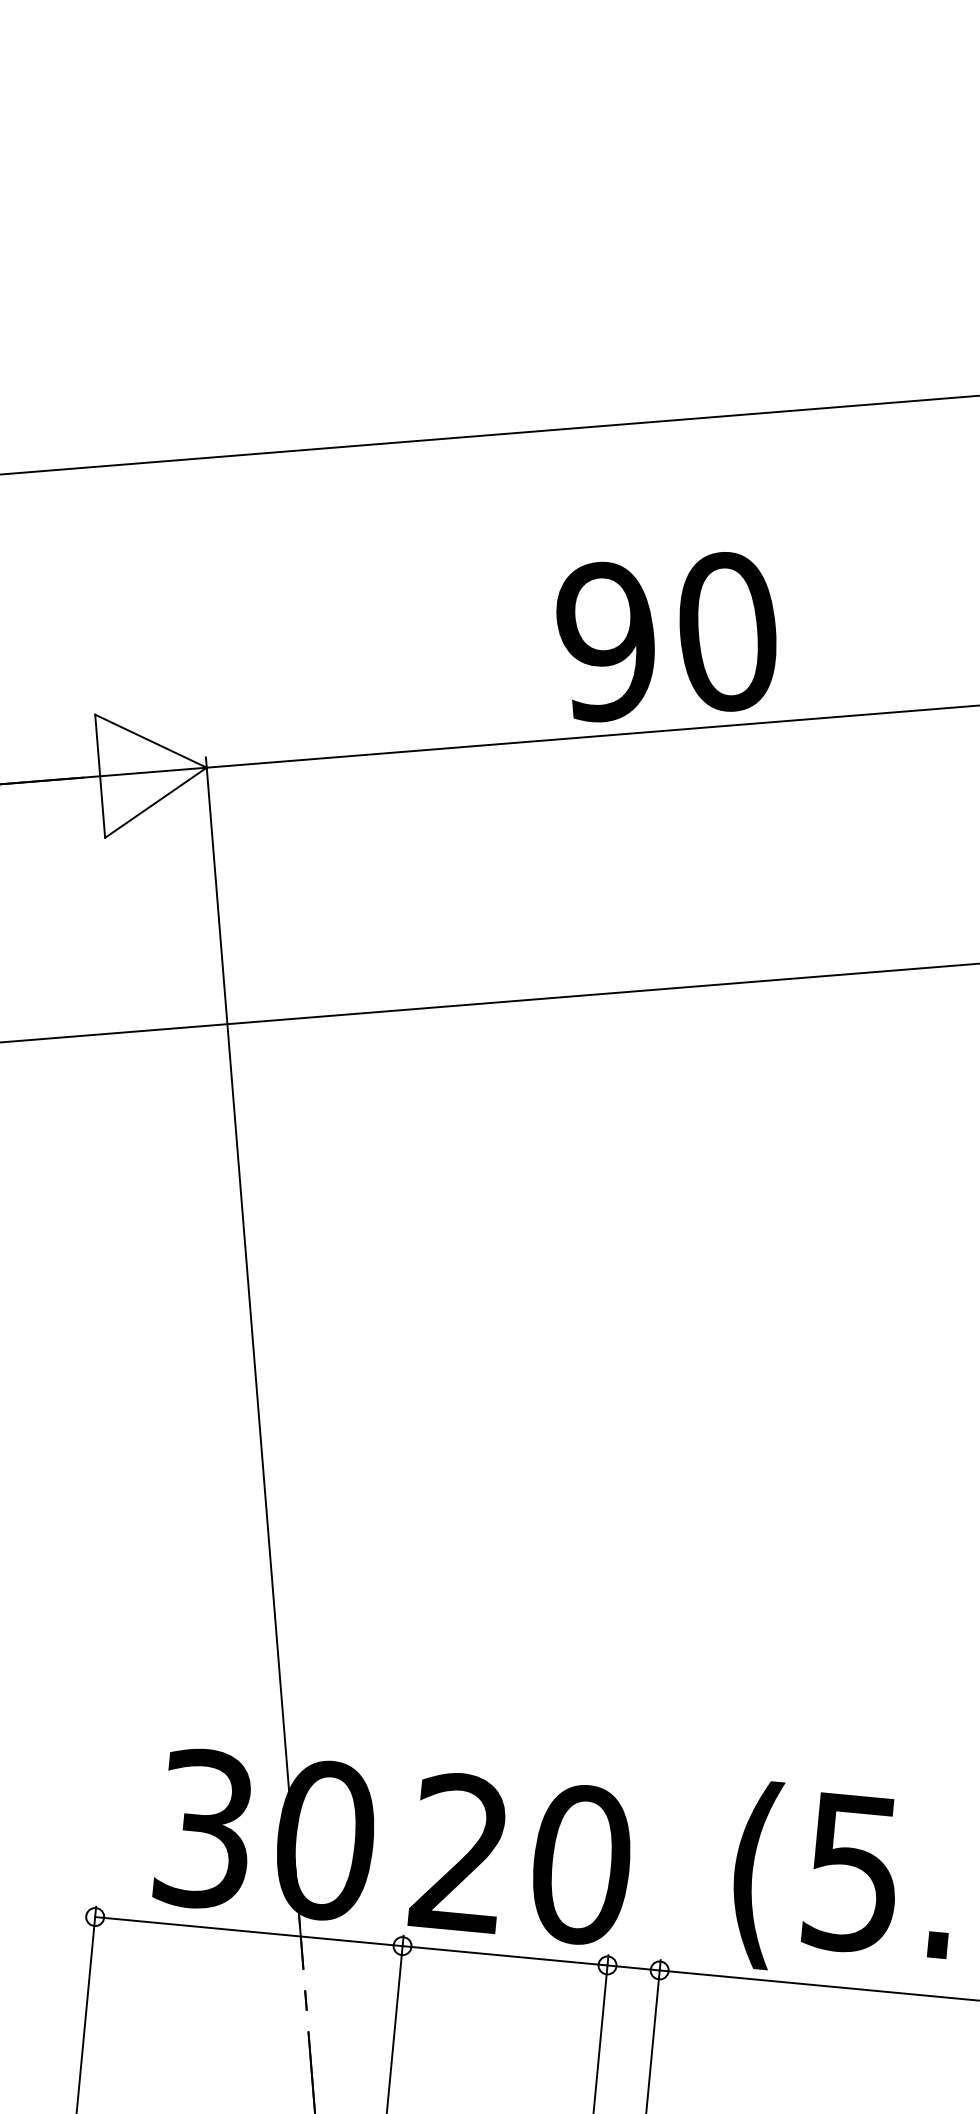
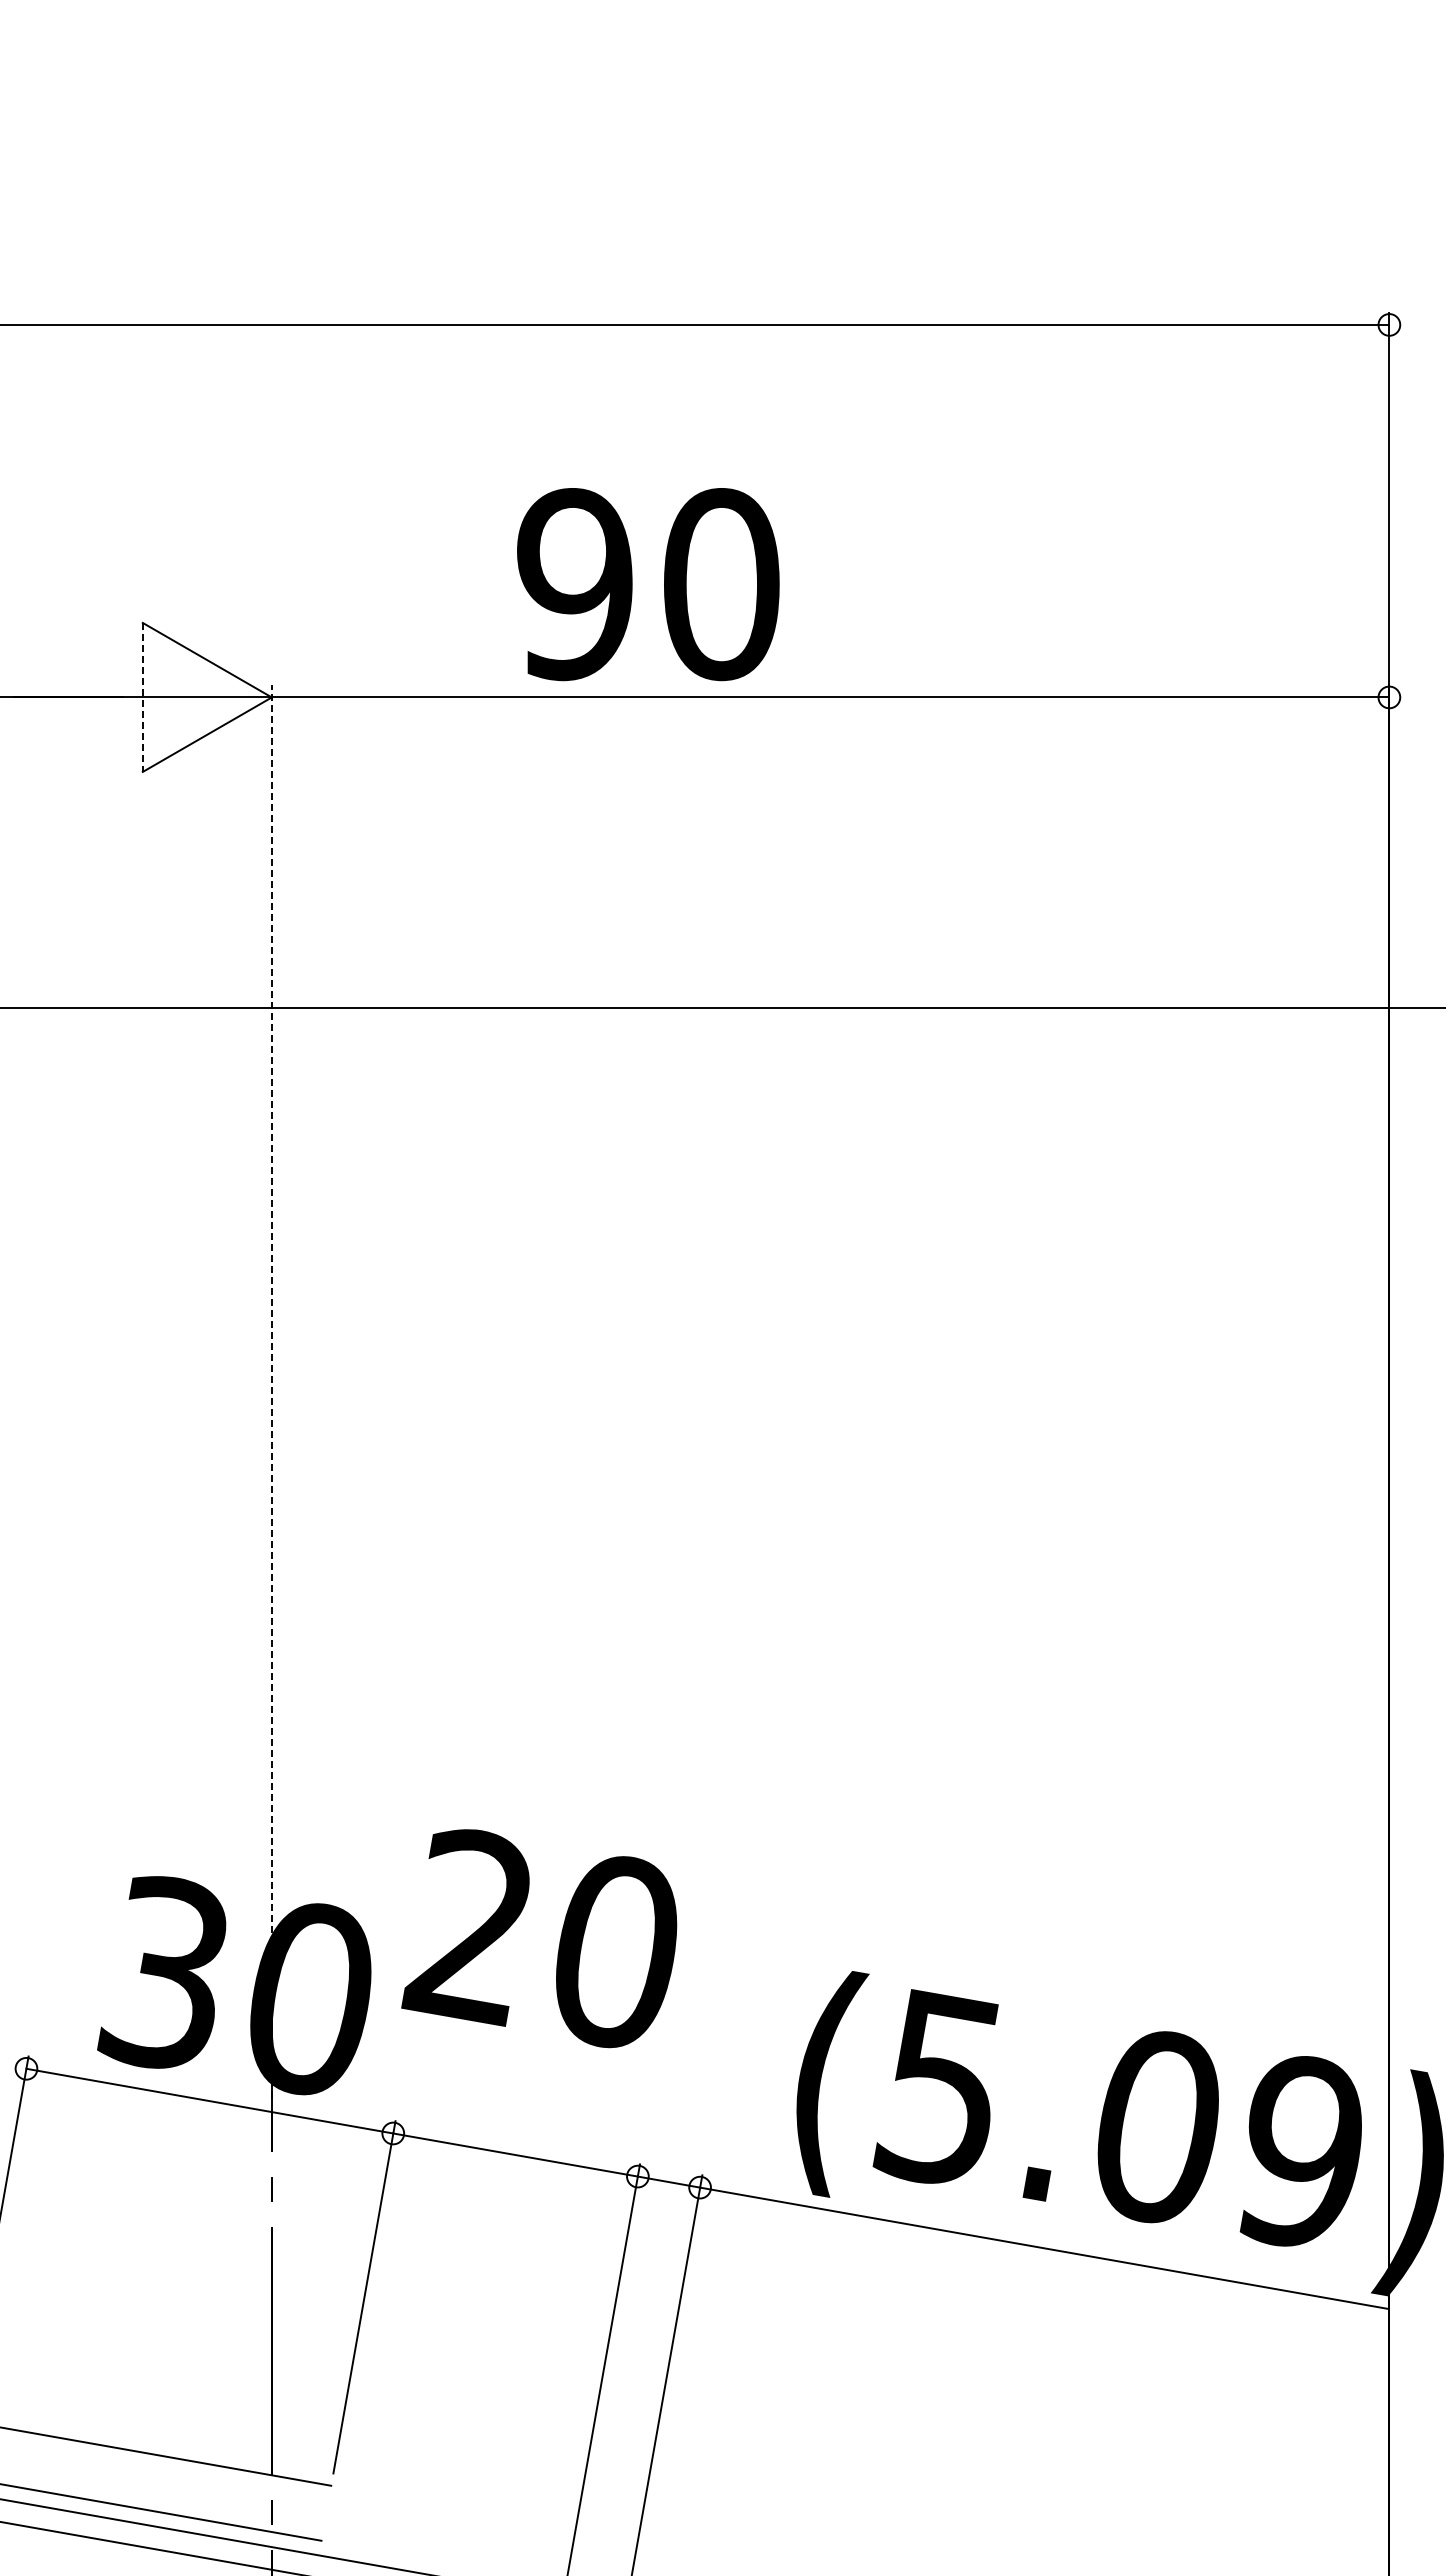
text: (667, 636) -> (648, 584), moved
line: (99, 776) -> (142, 697), solid -> dashed
line: (252, 1341) -> (271, 1391), solid -> dashed
text: (517, 1858) -> (539, 1938), moved

